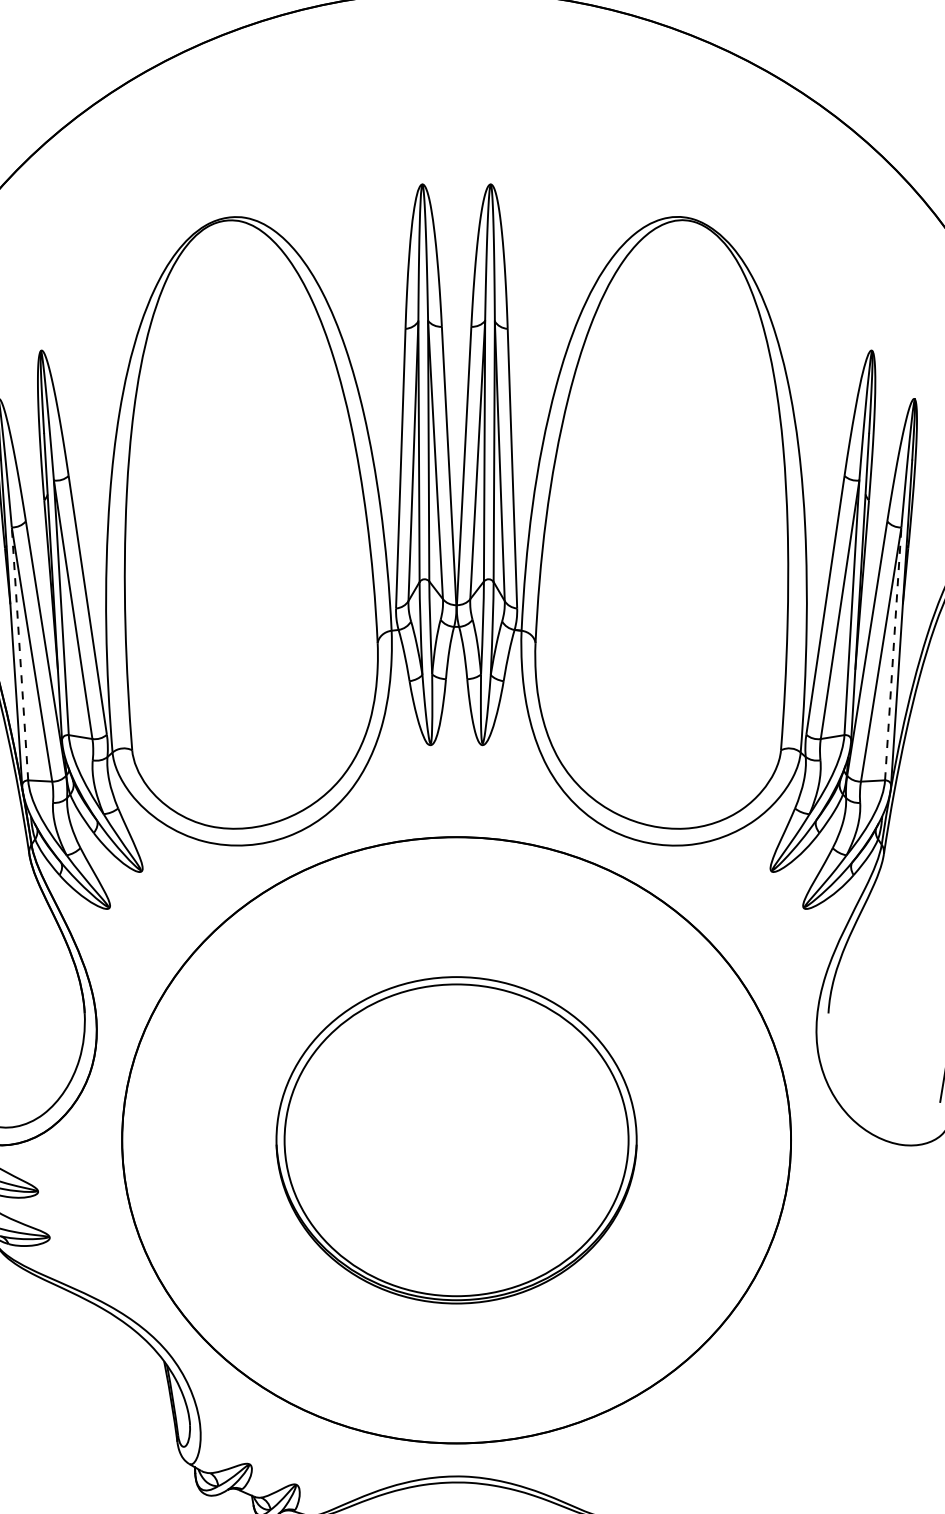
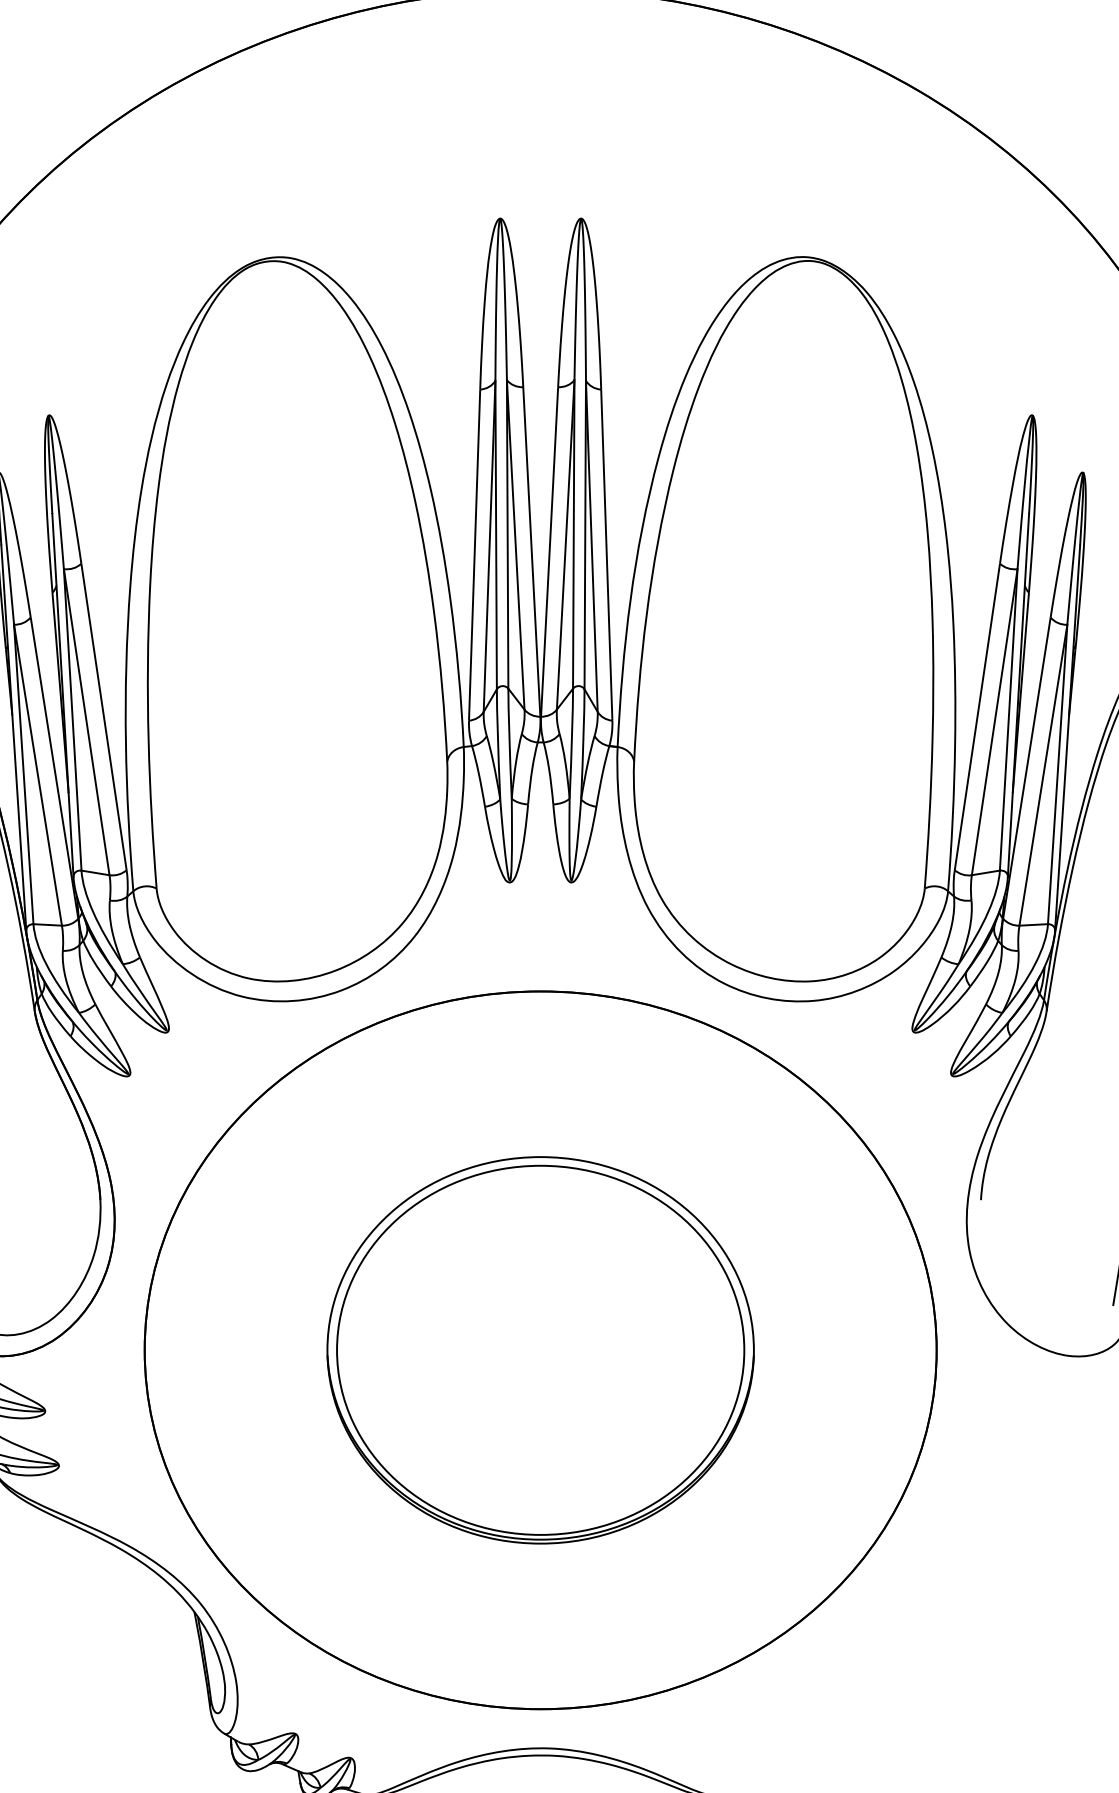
line: (19, 653) -> (23, 773), dashed -> solid
line: (893, 653) -> (1057, 773), dashed -> solid

